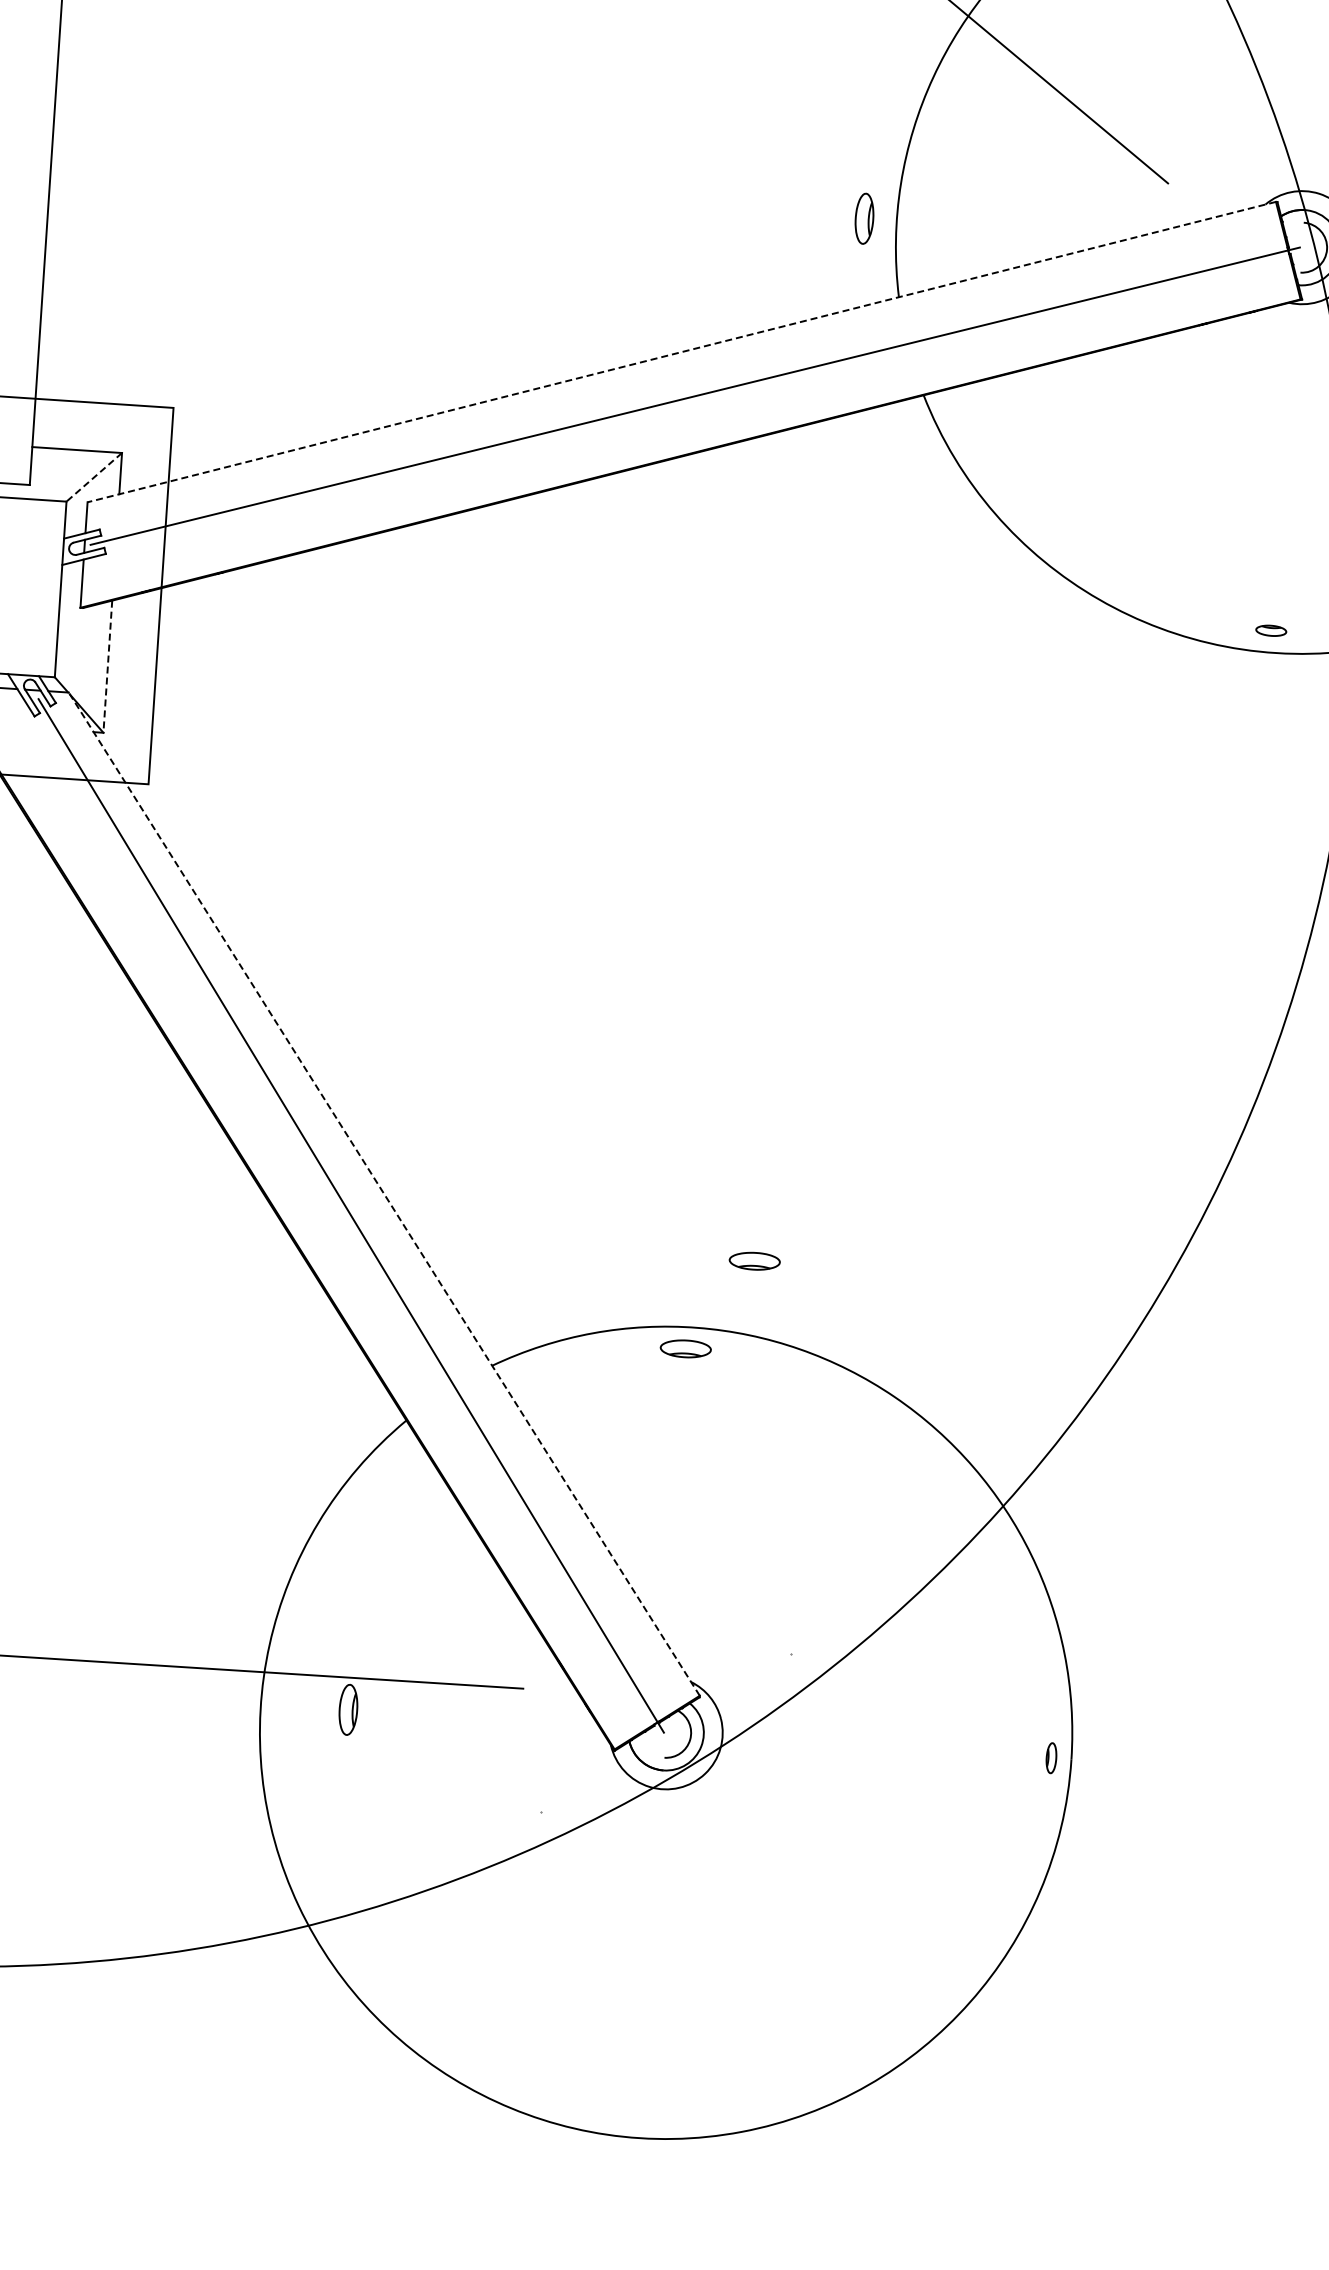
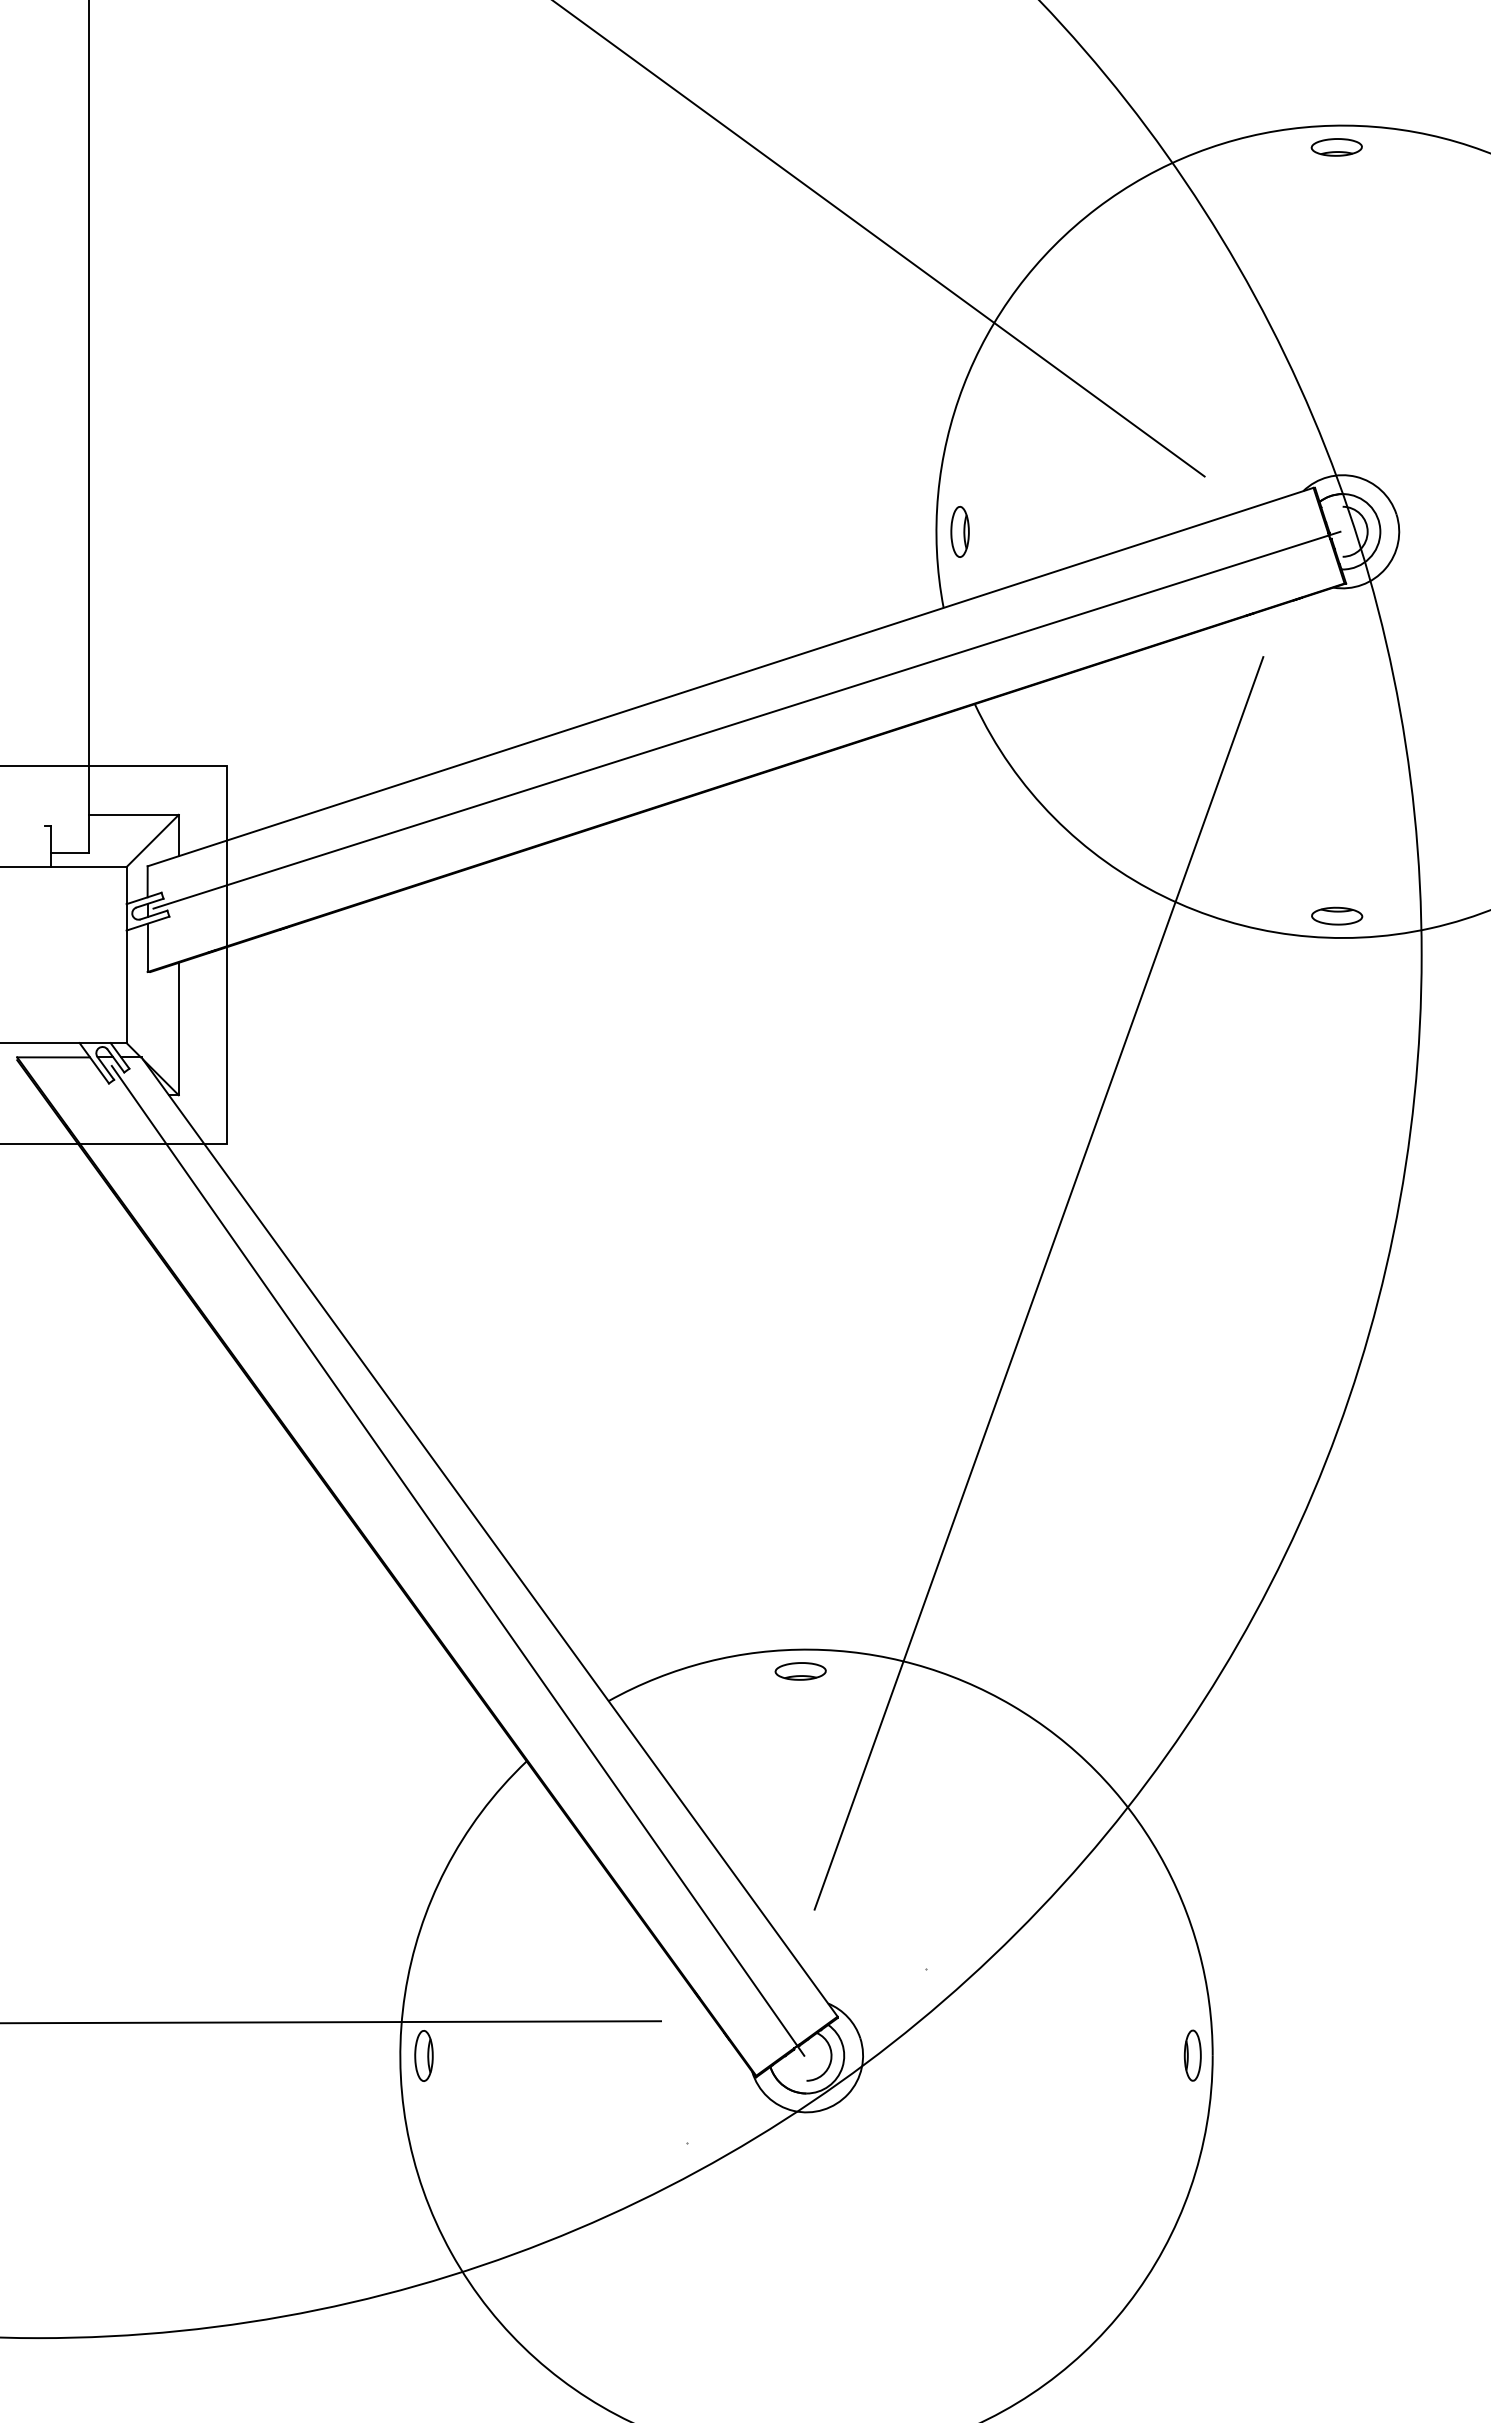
part: (863, 218) -> (959, 531), moved
line: (681, 352) -> (730, 677), dashed -> solid
line: (94, 476) -> (152, 840), dashed -> solid
part: (1271, 630) -> (1337, 915), size x1.67
line: (107, 667) -> (178, 1029), dashed -> solid
line: (948, 977) -> (1038, 1283), added
line: (384, 1194) -> (489, 1537), dashed -> solid
part: (754, 1261) -> (863, 1579), removed
part: (347, 1709) -> (423, 2055), moved
part: (1051, 1758) -> (1192, 2055), size x1.67

